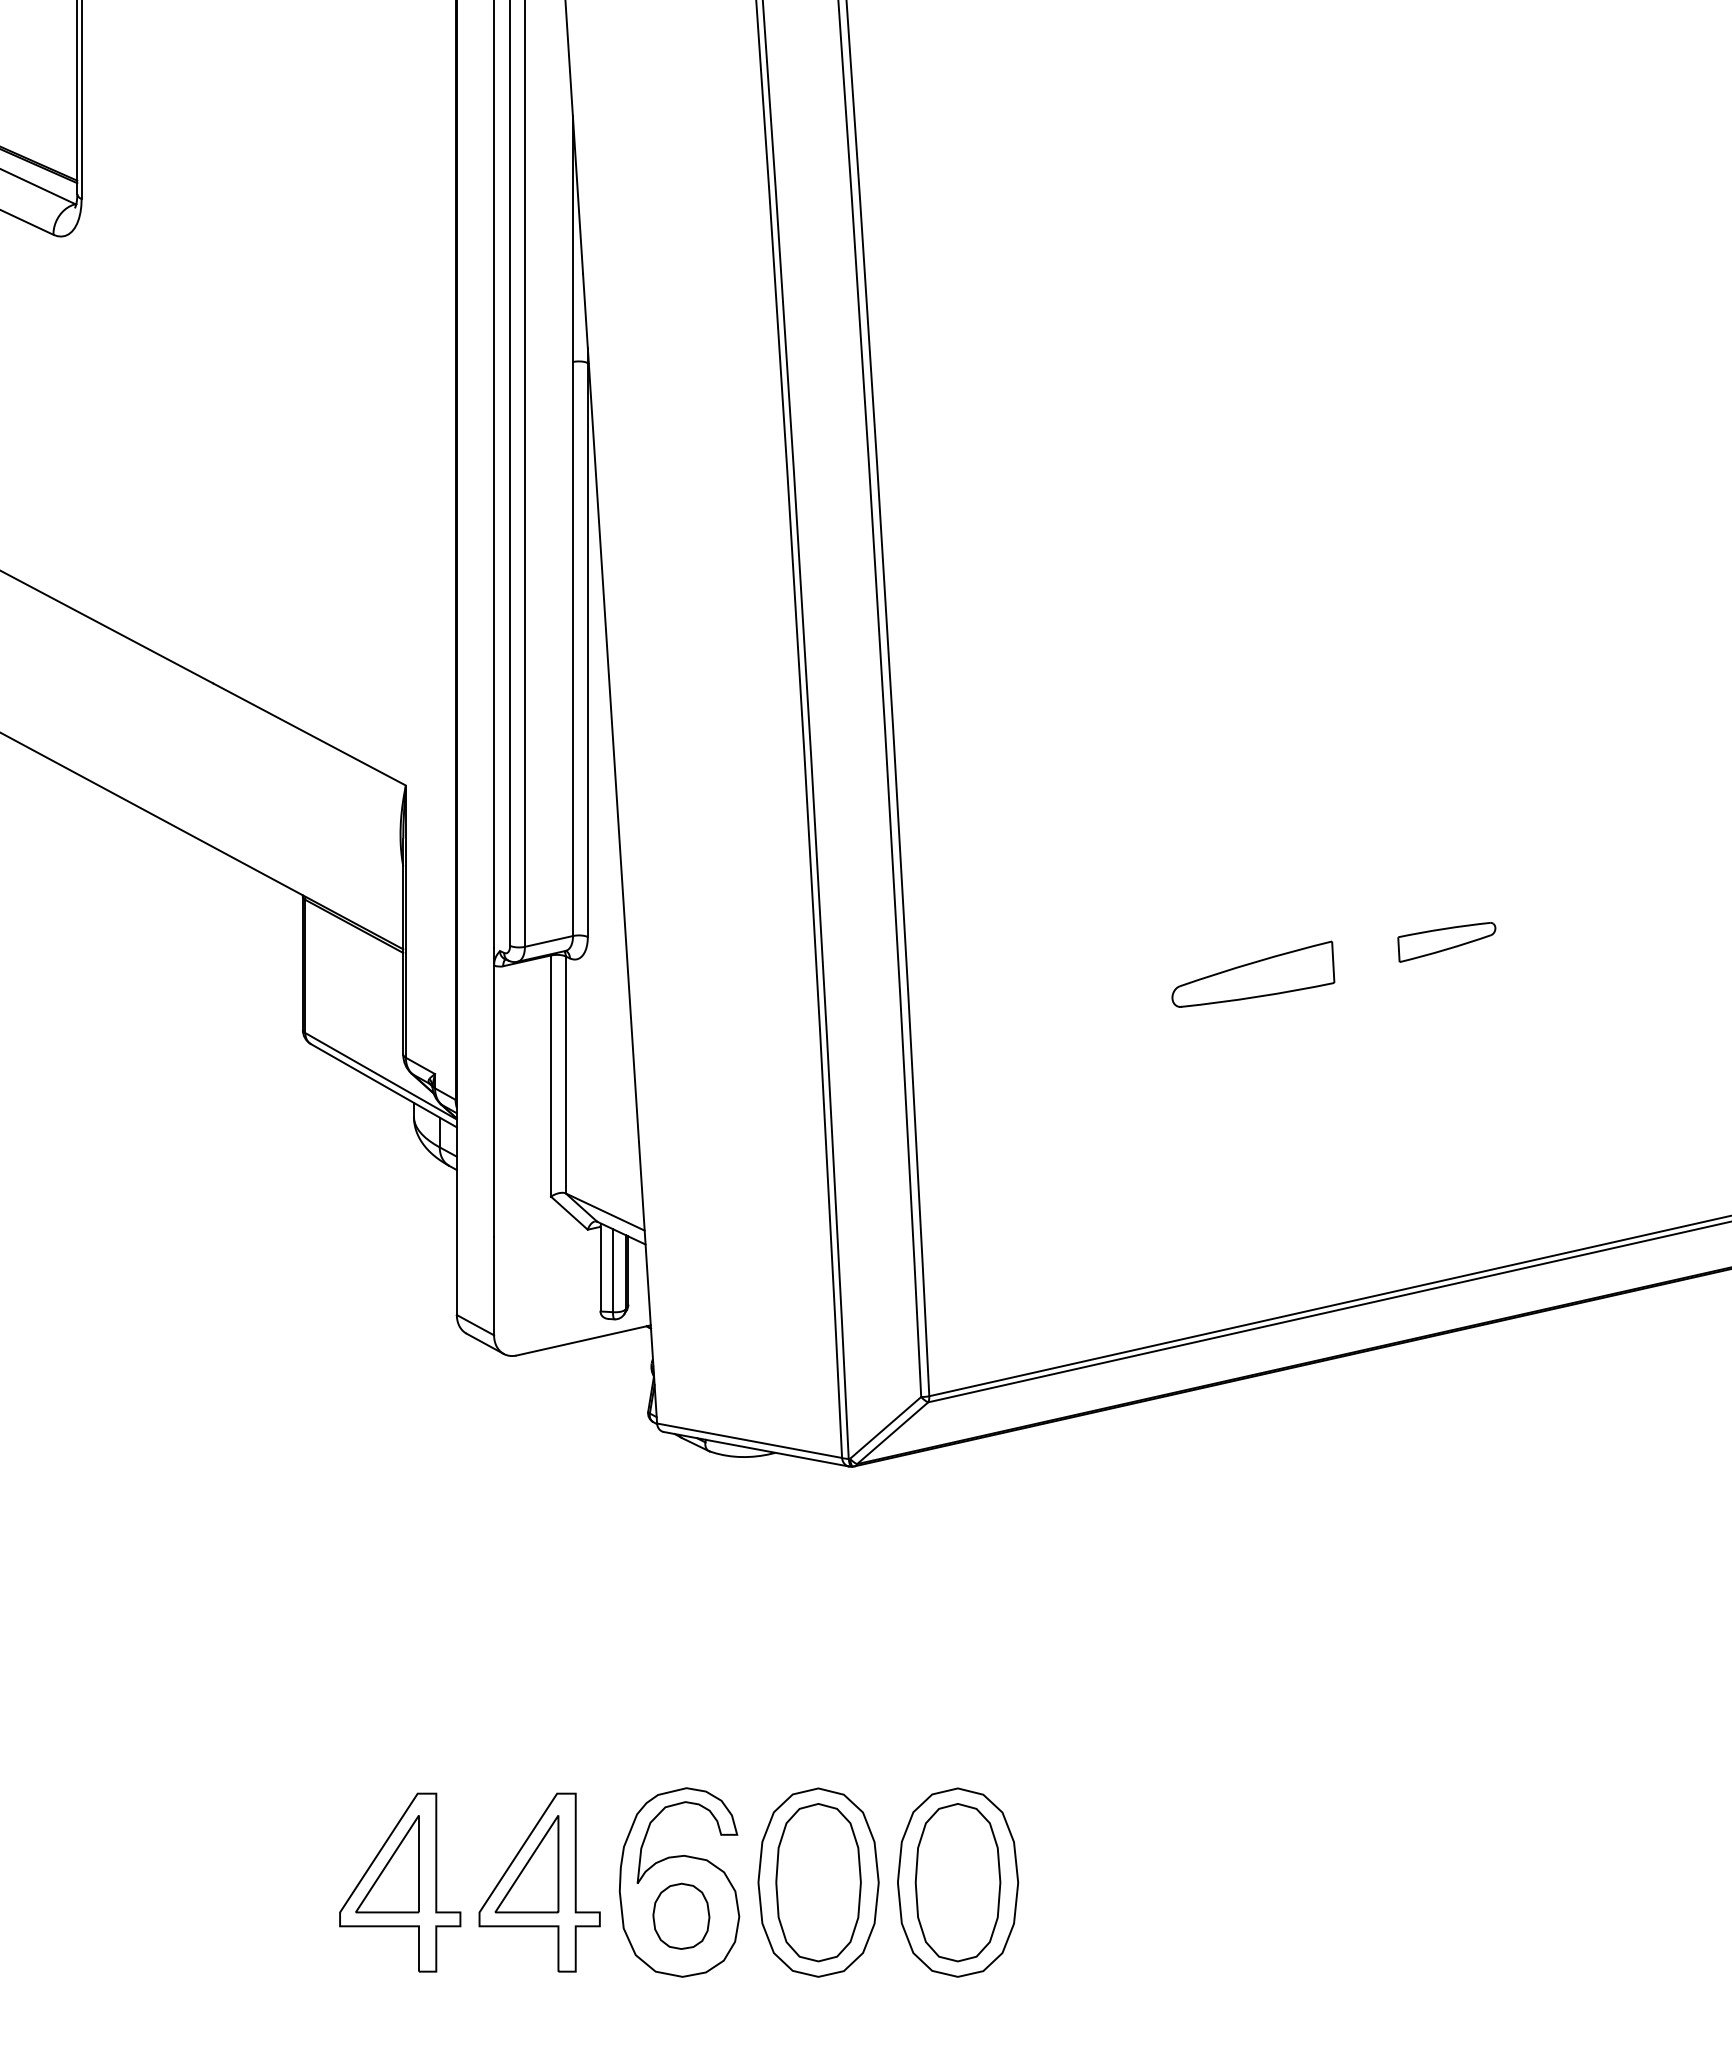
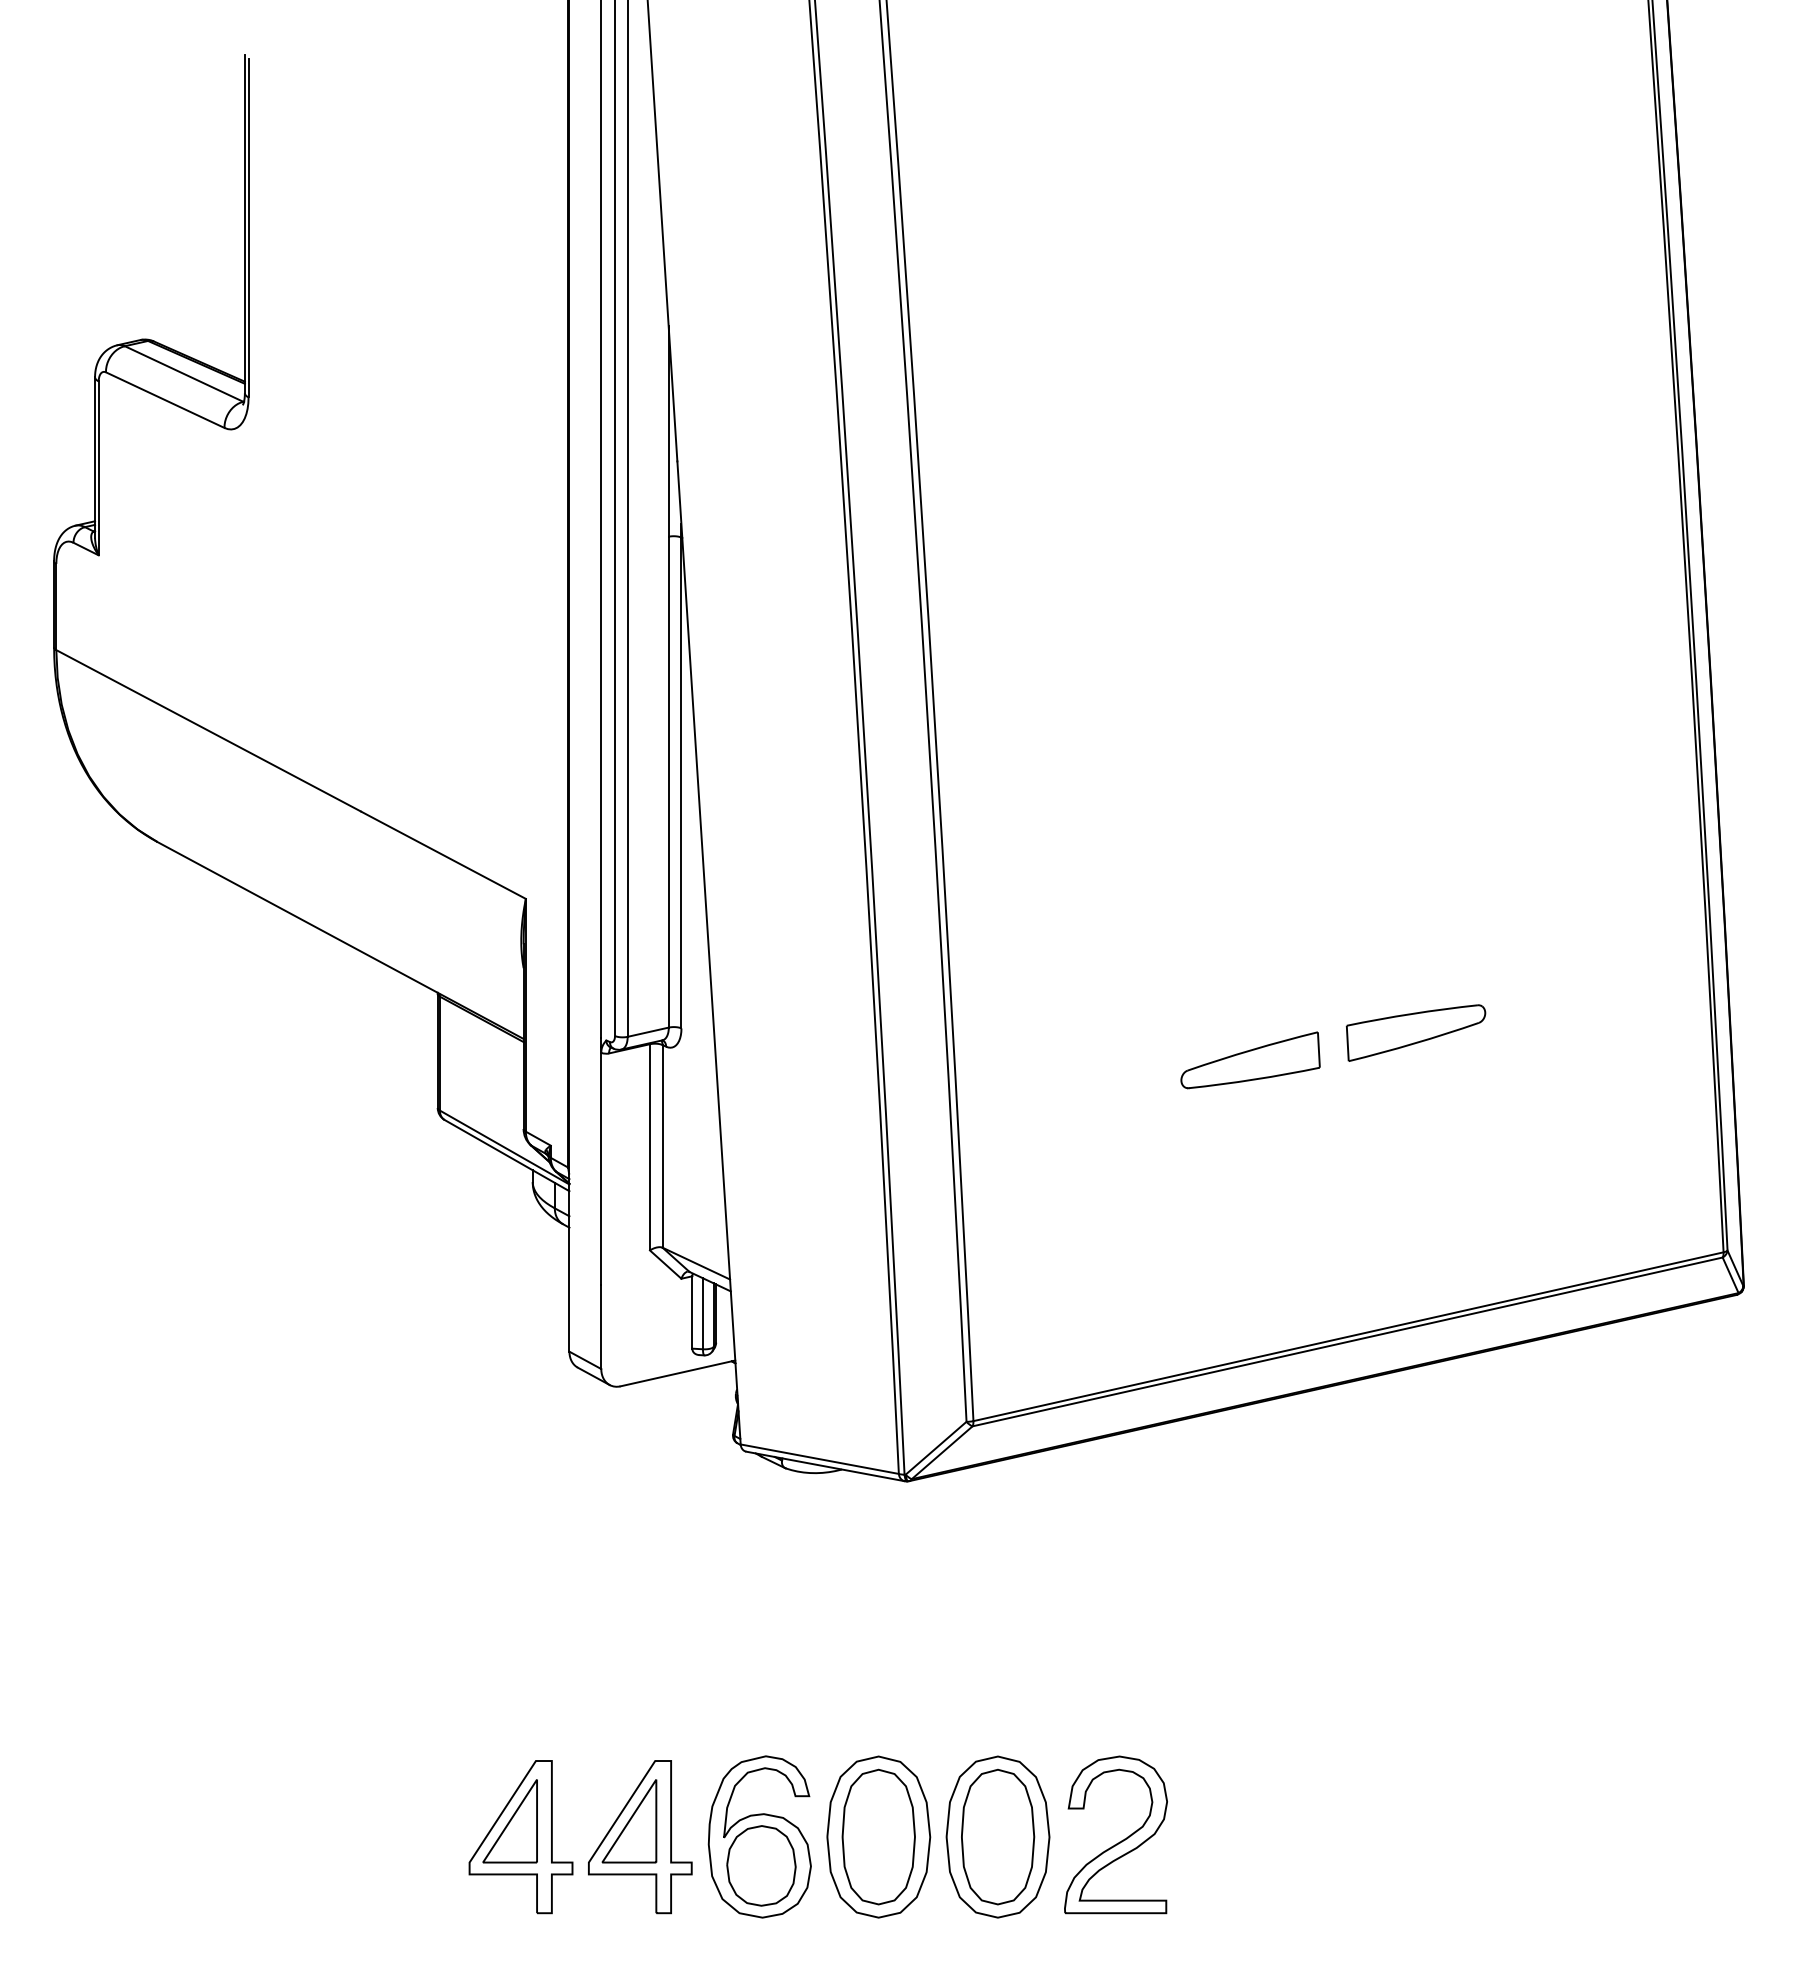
part: (1446, 941) -> (1415, 1032), size x1.67
part: (1100, 1887) -> (1119, 1841), added
part: (681, 1915) -> (761, 1865), size x1.43

